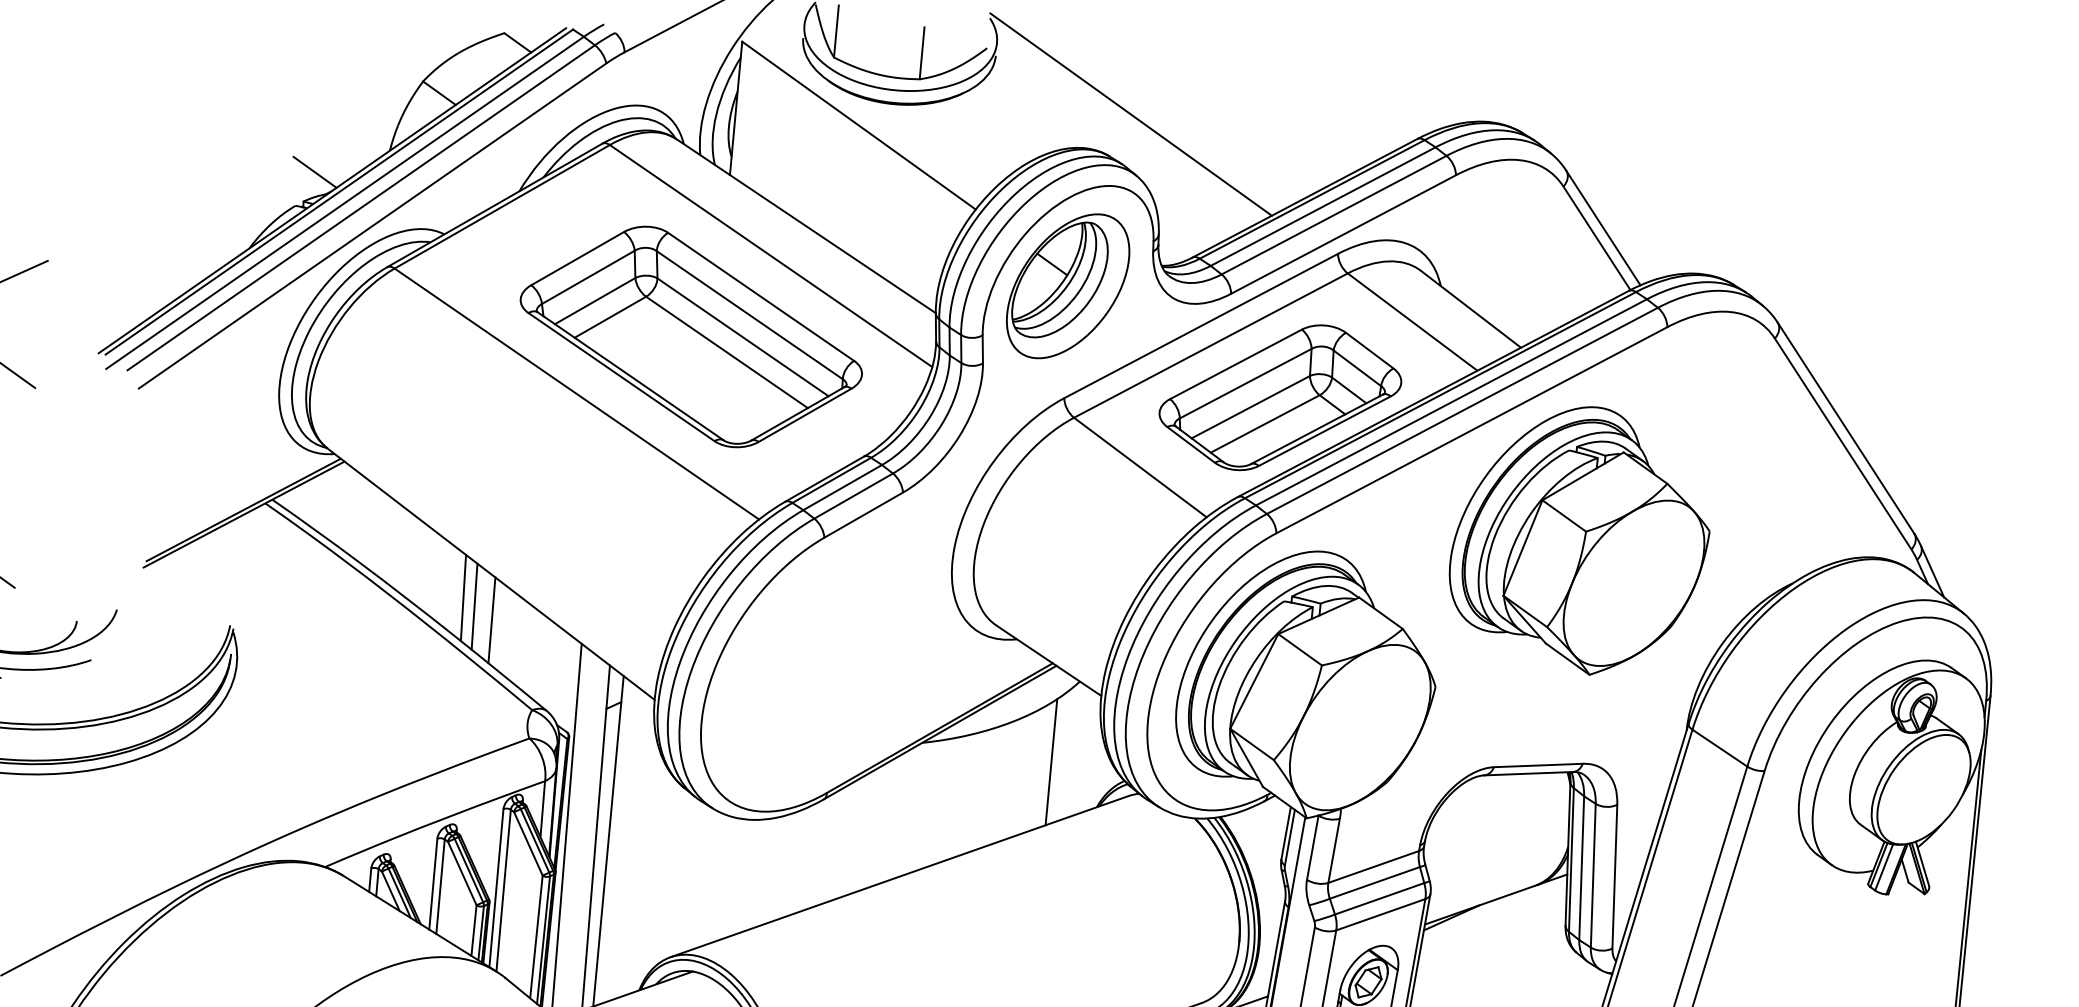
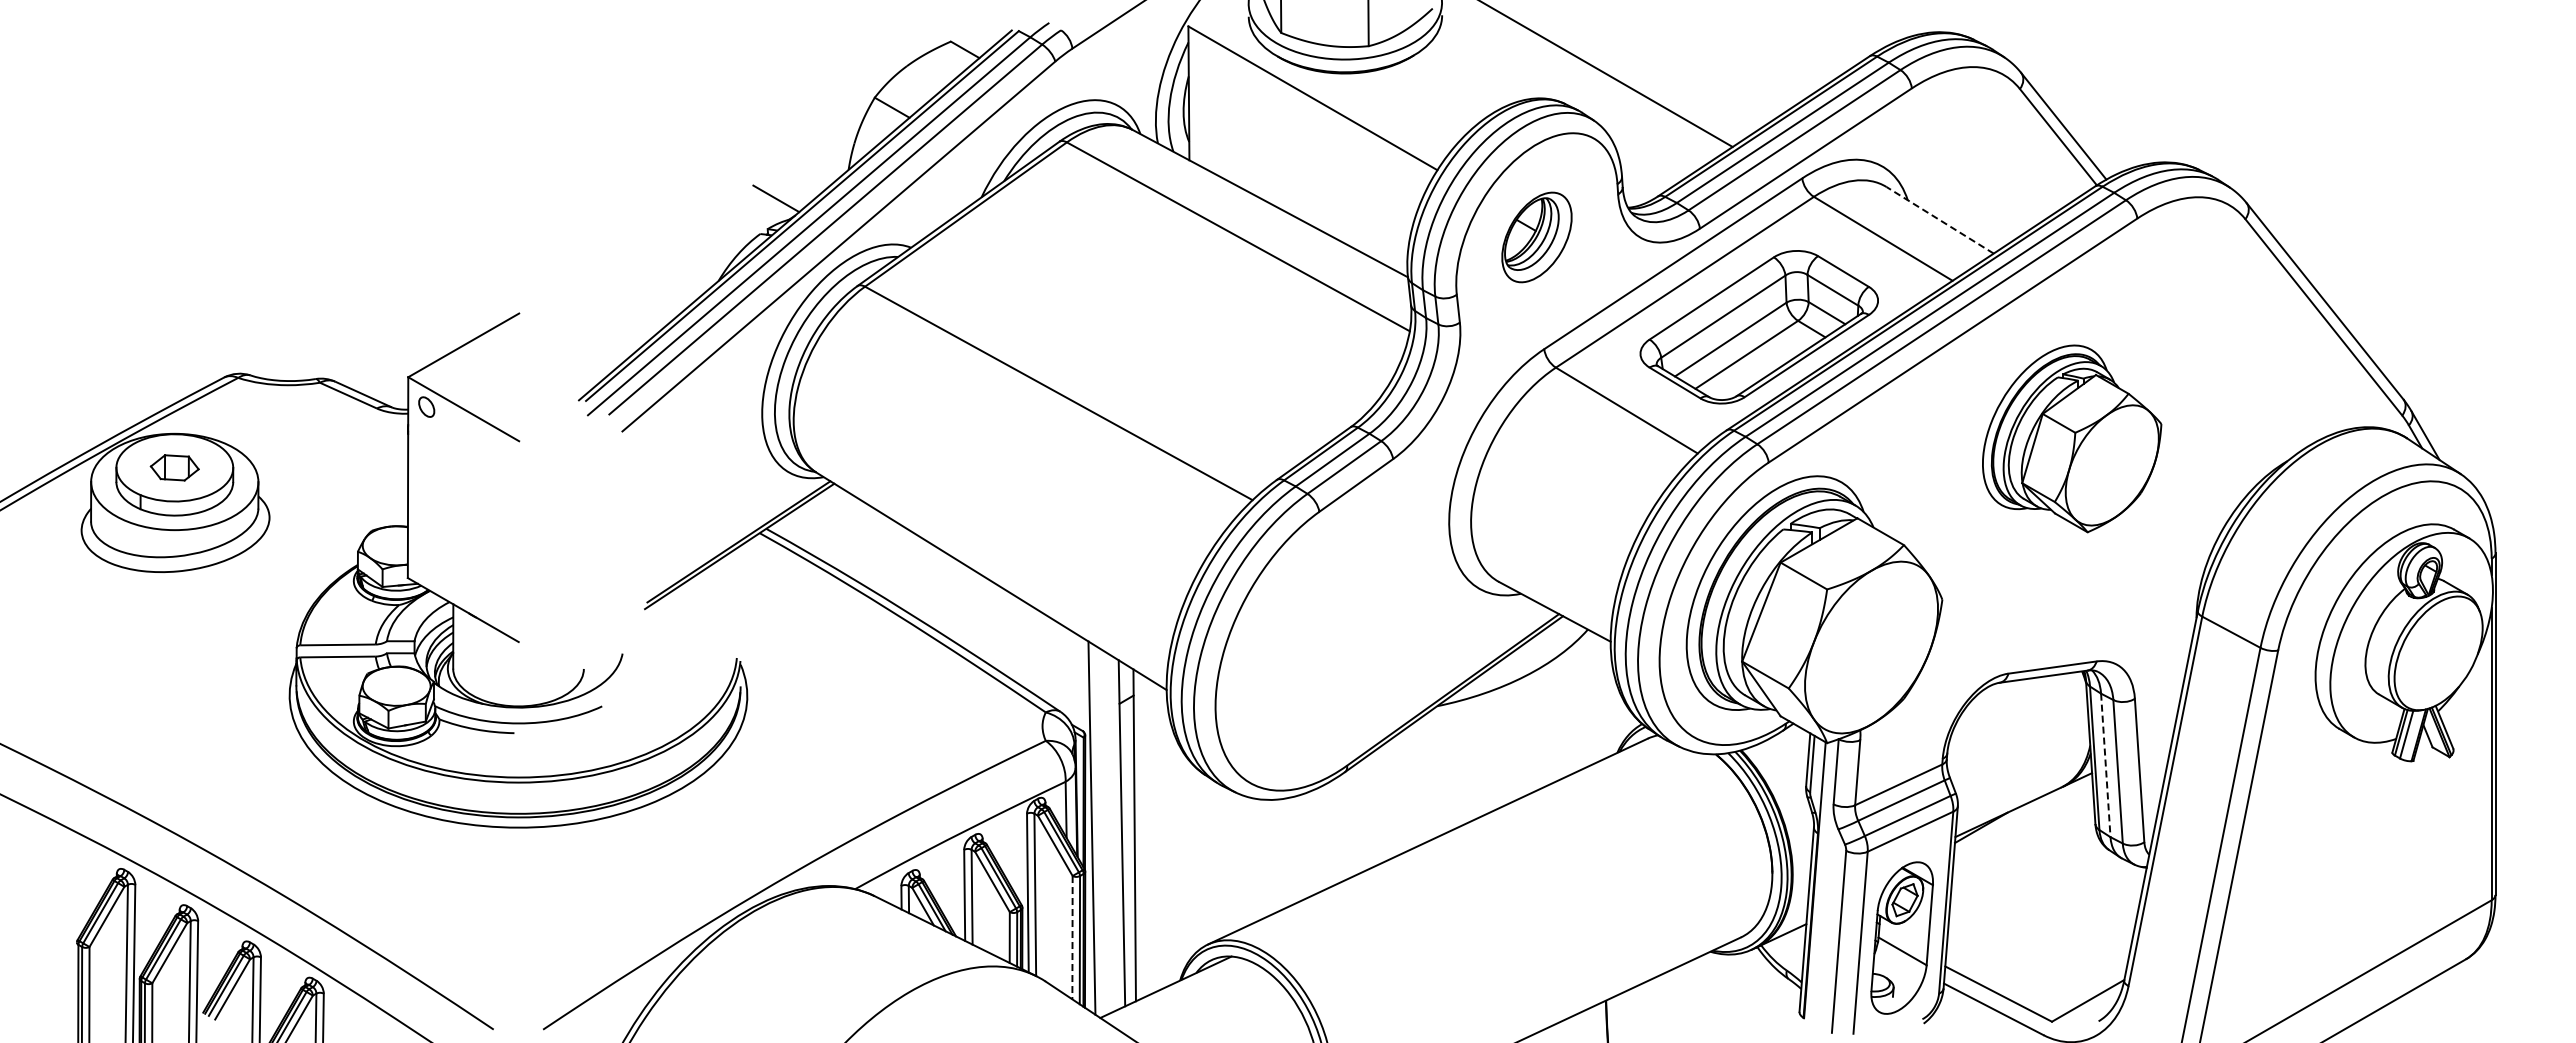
part: (1067, 286) -> (1536, 237), size x0.6
line: (1470, 309) -> (1939, 220), solid -> dashed
part: (690, 337) -> (1166, 325), removed
part: (1580, 539) -> (2071, 438), size x0.7
line: (462, 597) -> (965, 607), removed
line: (473, 606) -> (977, 615), removed
line: (491, 620) -> (996, 627), removed
line: (1051, 762) -> (1567, 712), removed
line: (1581, 868) -> (2105, 765), solid -> dashed
line: (536, 936) -> (1072, 937), solid -> dashed

